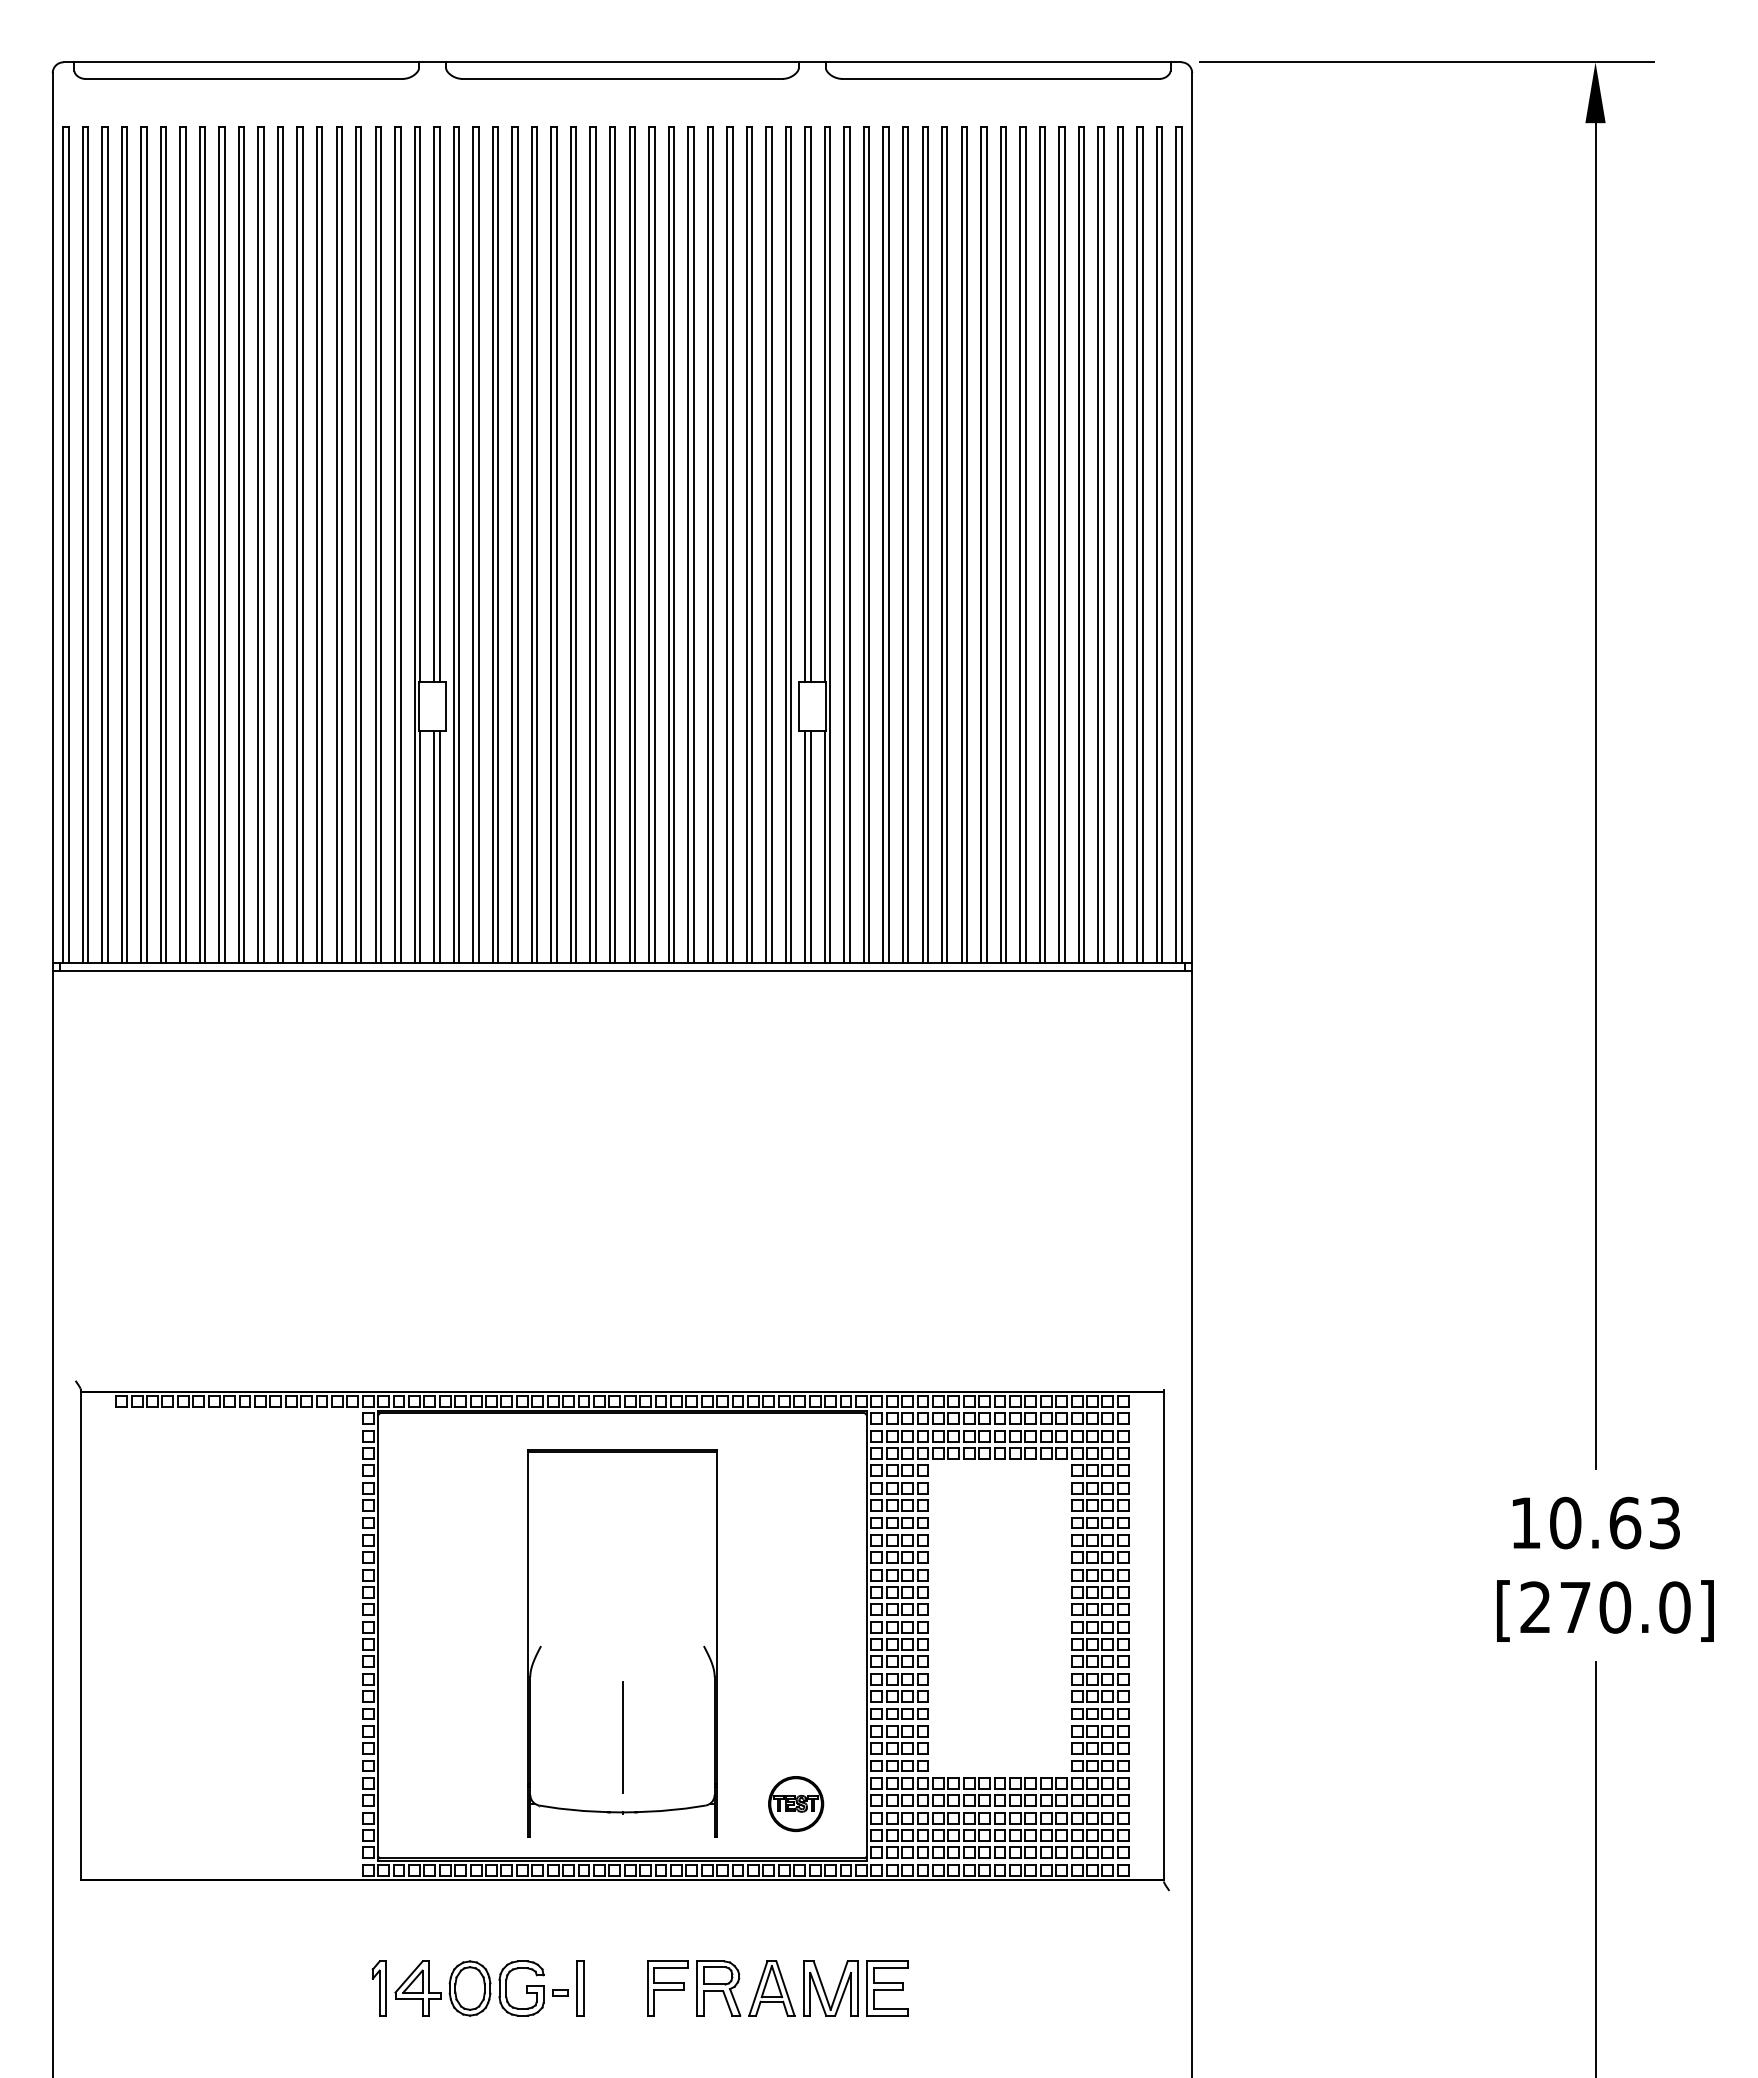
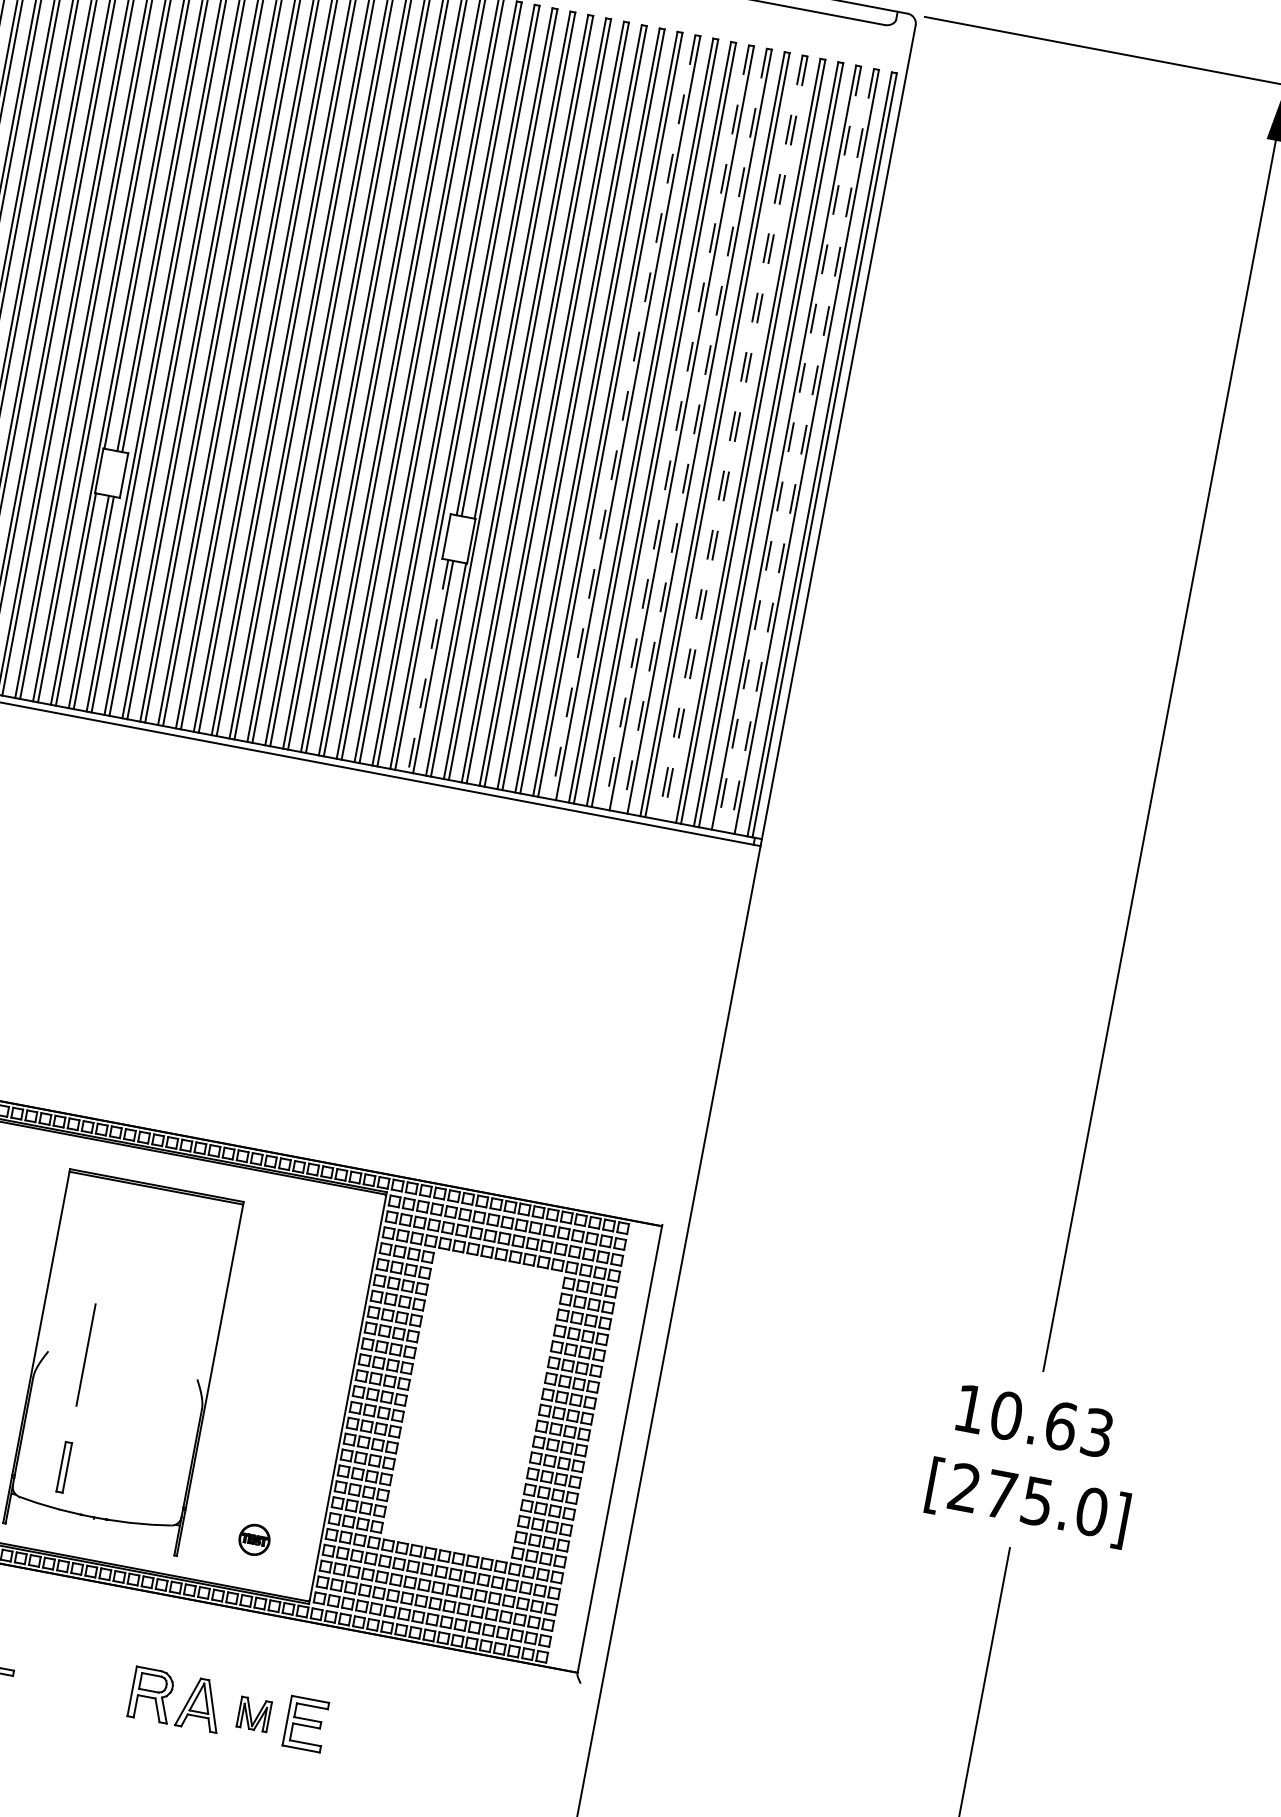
line: (961, 545) -> (623, 417), solid -> dashed
line: (1020, 545) -> (677, 427), solid -> dashed
line: (1039, 545) -> (694, 430), solid -> dashed
line: (1078, 545) -> (730, 437), solid -> dashed
line: (1084, 545) -> (735, 438), solid -> dashed
line: (1142, 545) -> (788, 448), solid -> dashed
line: (1156, 545) -> (801, 451), solid -> dashed
line: (805, 847) -> (428, 666), solid -> dashed
text: (1615, 1607) -> (1037, 1501), [270.0] -> [275.0]
line: (622, 1737) -> (86, 1354), moved
part: (796, 1804) -> (254, 1540), size x0.6
part: (580, 1988) -> (63, 1467), moved
part: (667, 1988) -> (104, 1686), removed
part: (830, 1988) -> (253, 1714), size x0.6

